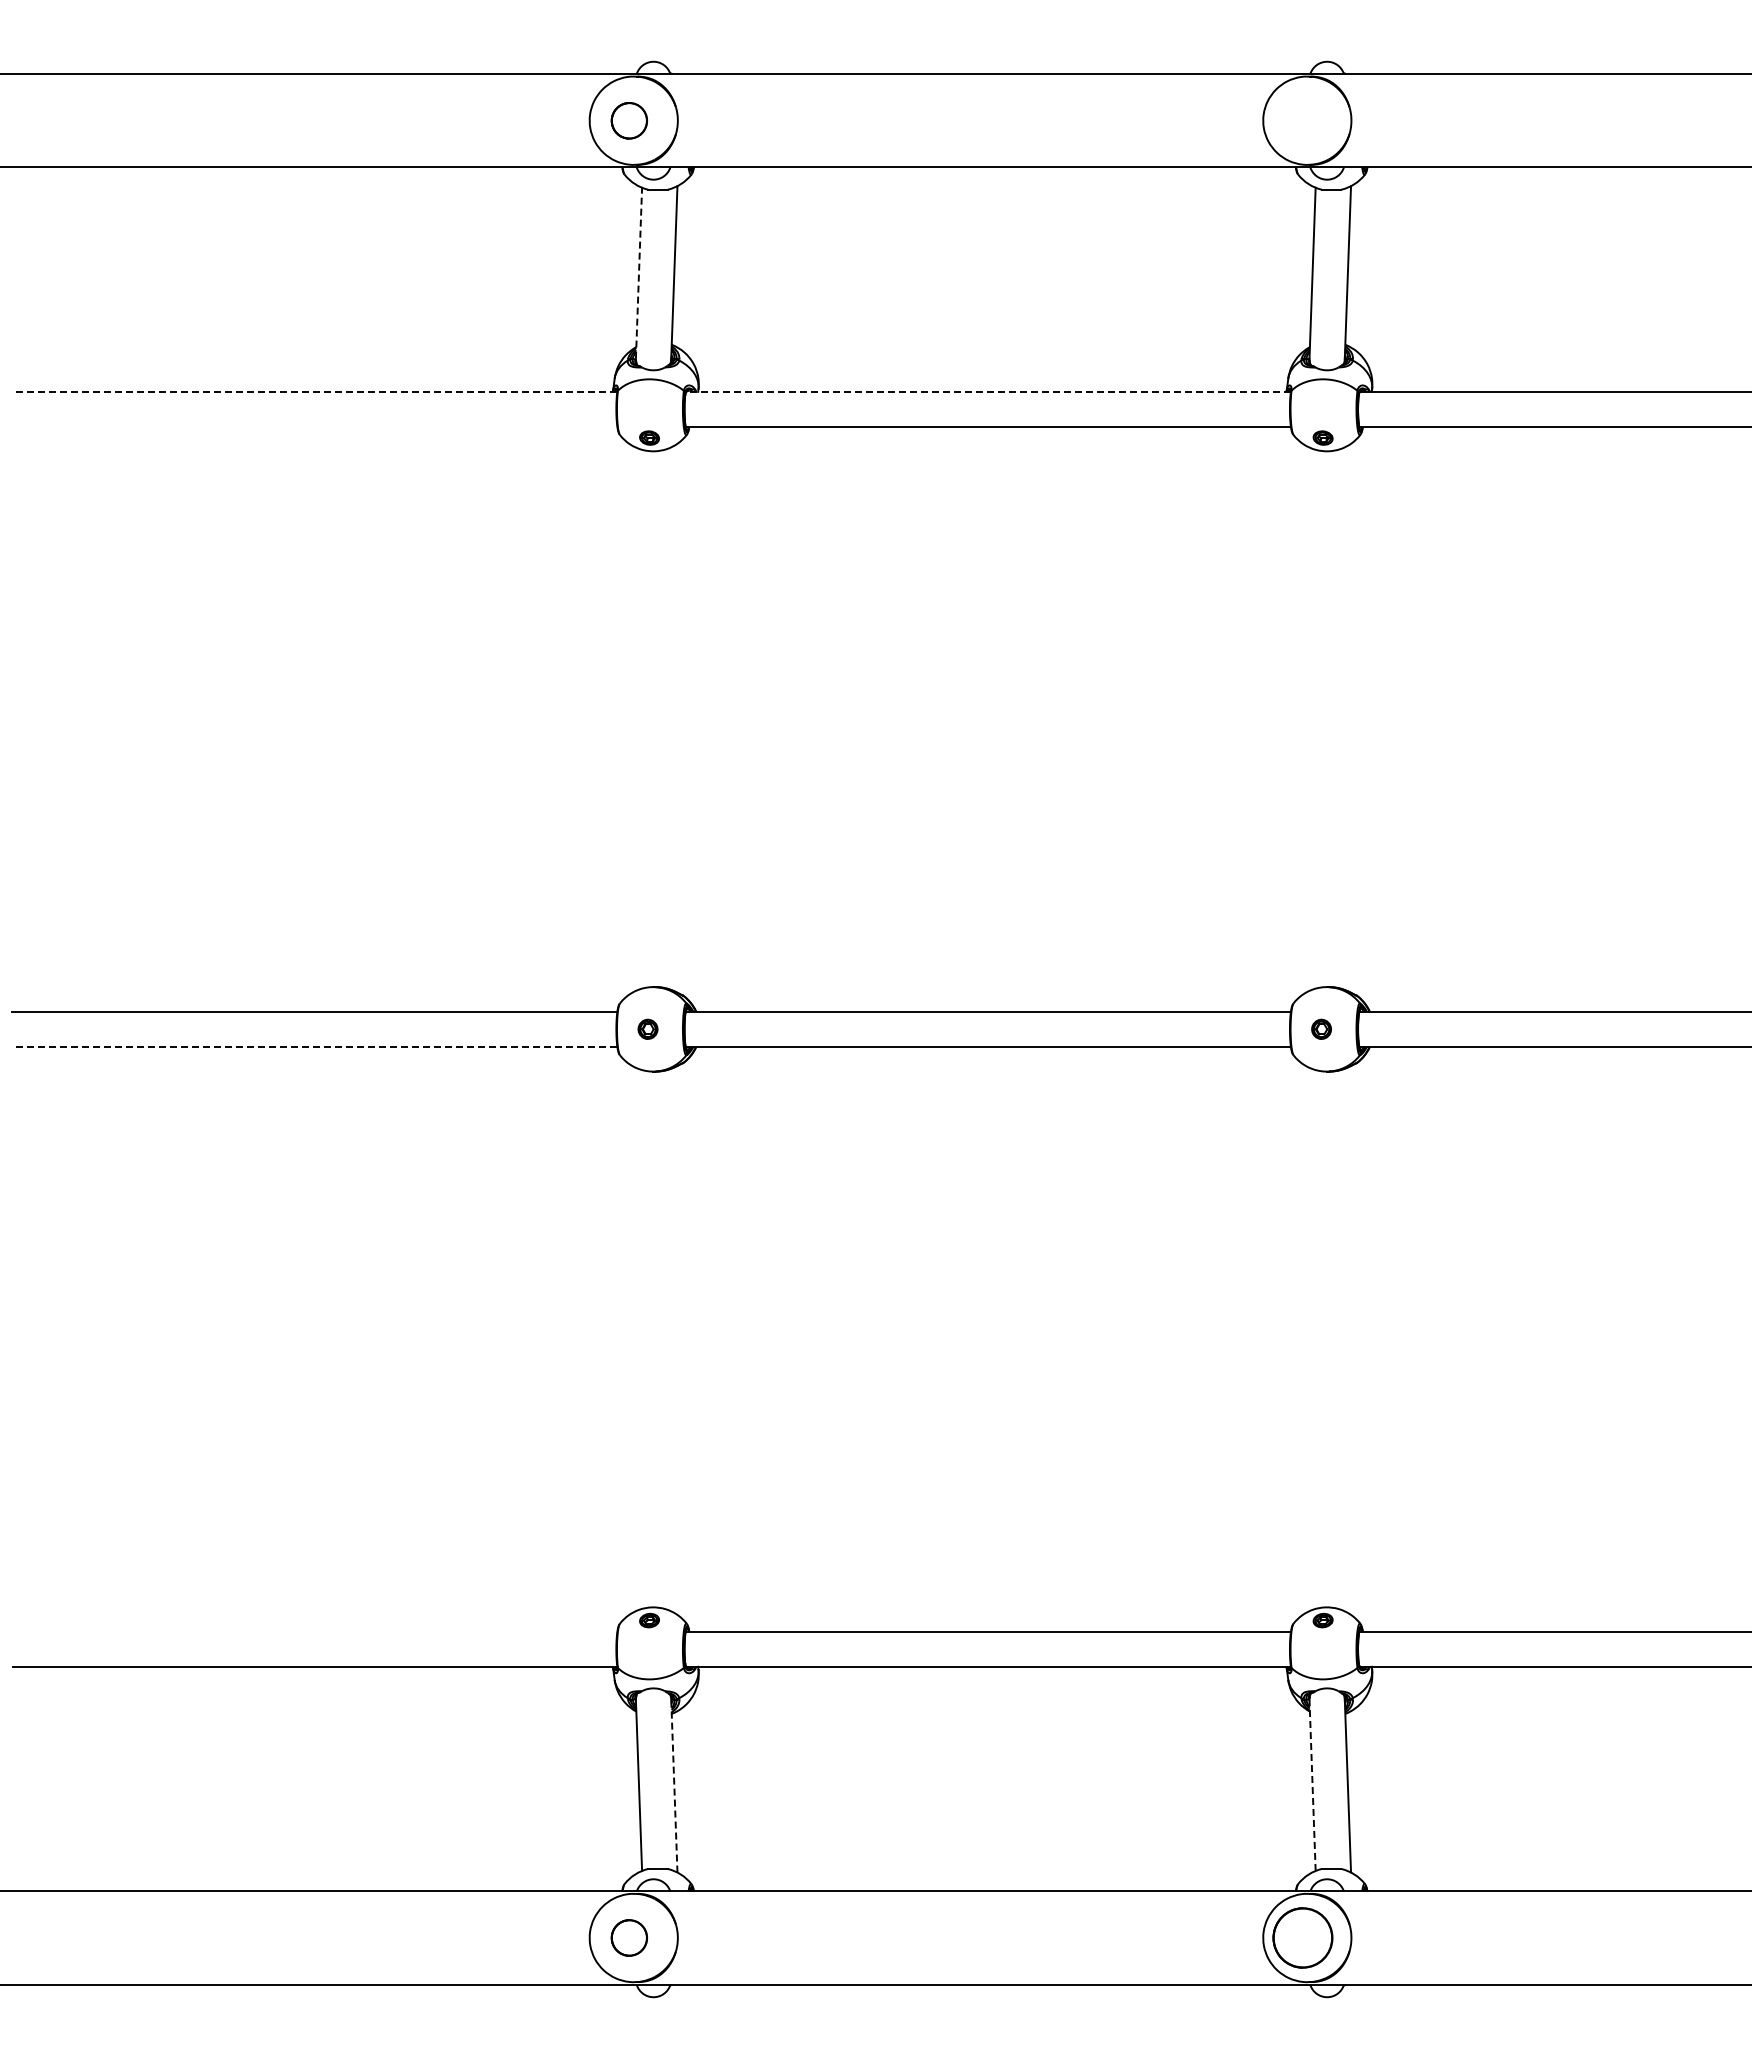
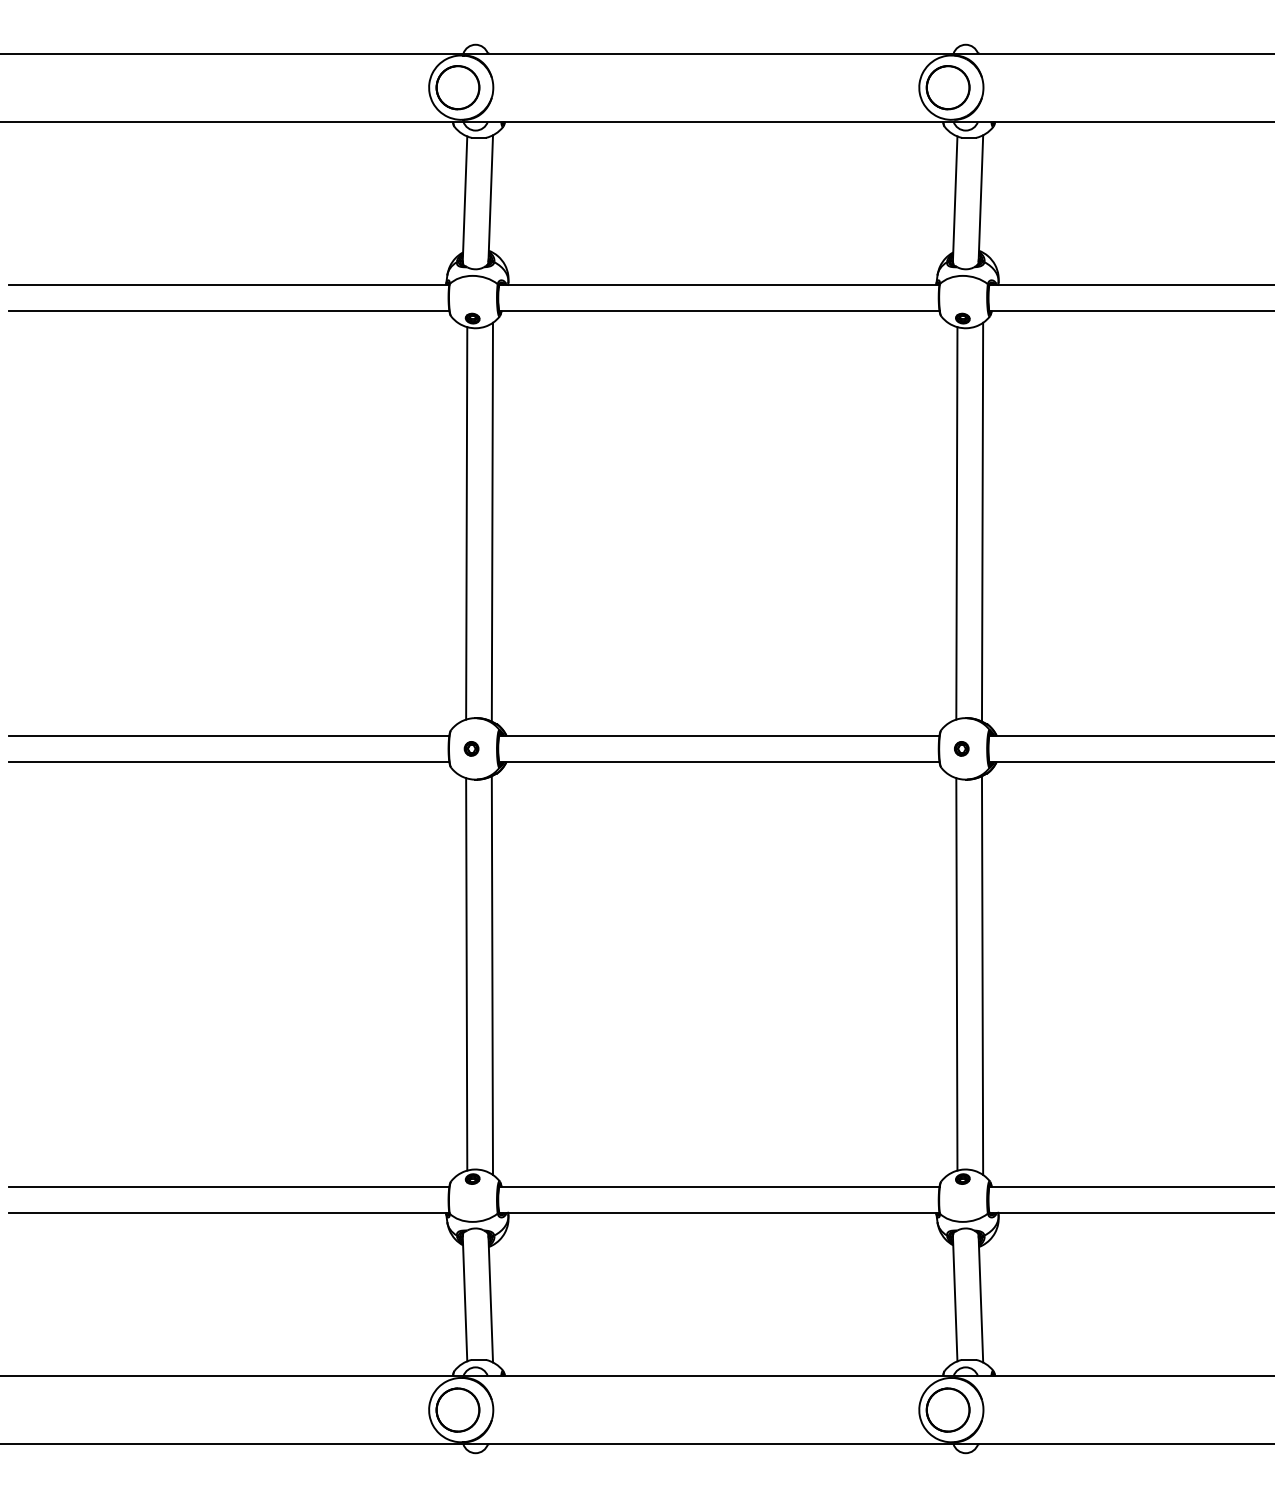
part: (629, 120) -> (458, 87), size x1.67
part: (1302, 120) -> (947, 87), added
line: (639, 272) -> (465, 198), dashed -> solid
line: (314, 391) -> (228, 284), dashed -> solid
line: (988, 391) -> (719, 284), dashed -> solid
line: (314, 427) -> (228, 310), added
line: (676, 717) -> (492, 521), added
line: (1349, 717) -> (982, 521), added
line: (641, 719) -> (466, 523), added
line: (1314, 719) -> (956, 523), added
line: (314, 1047) -> (228, 762), dashed -> solid
line: (641, 1338) -> (466, 973), added
line: (1314, 1338) -> (956, 973), added
line: (676, 1340) -> (492, 975), added
line: (1349, 1340) -> (982, 975), added
line: (314, 1631) -> (228, 1187), added
line: (1312, 1785) -> (955, 1299), dashed -> solid
line: (674, 1786) -> (490, 1299), dashed -> solid
part: (629, 1937) -> (458, 1409), size x1.67

